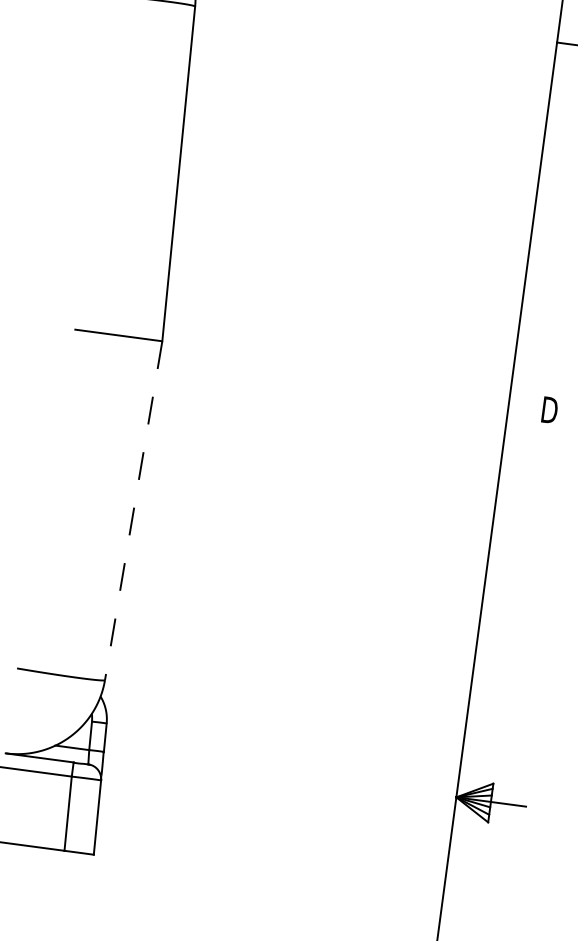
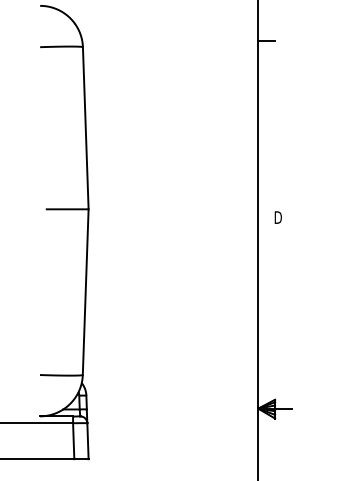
line: (133, 511) -> (85, 292), dashed -> solid

